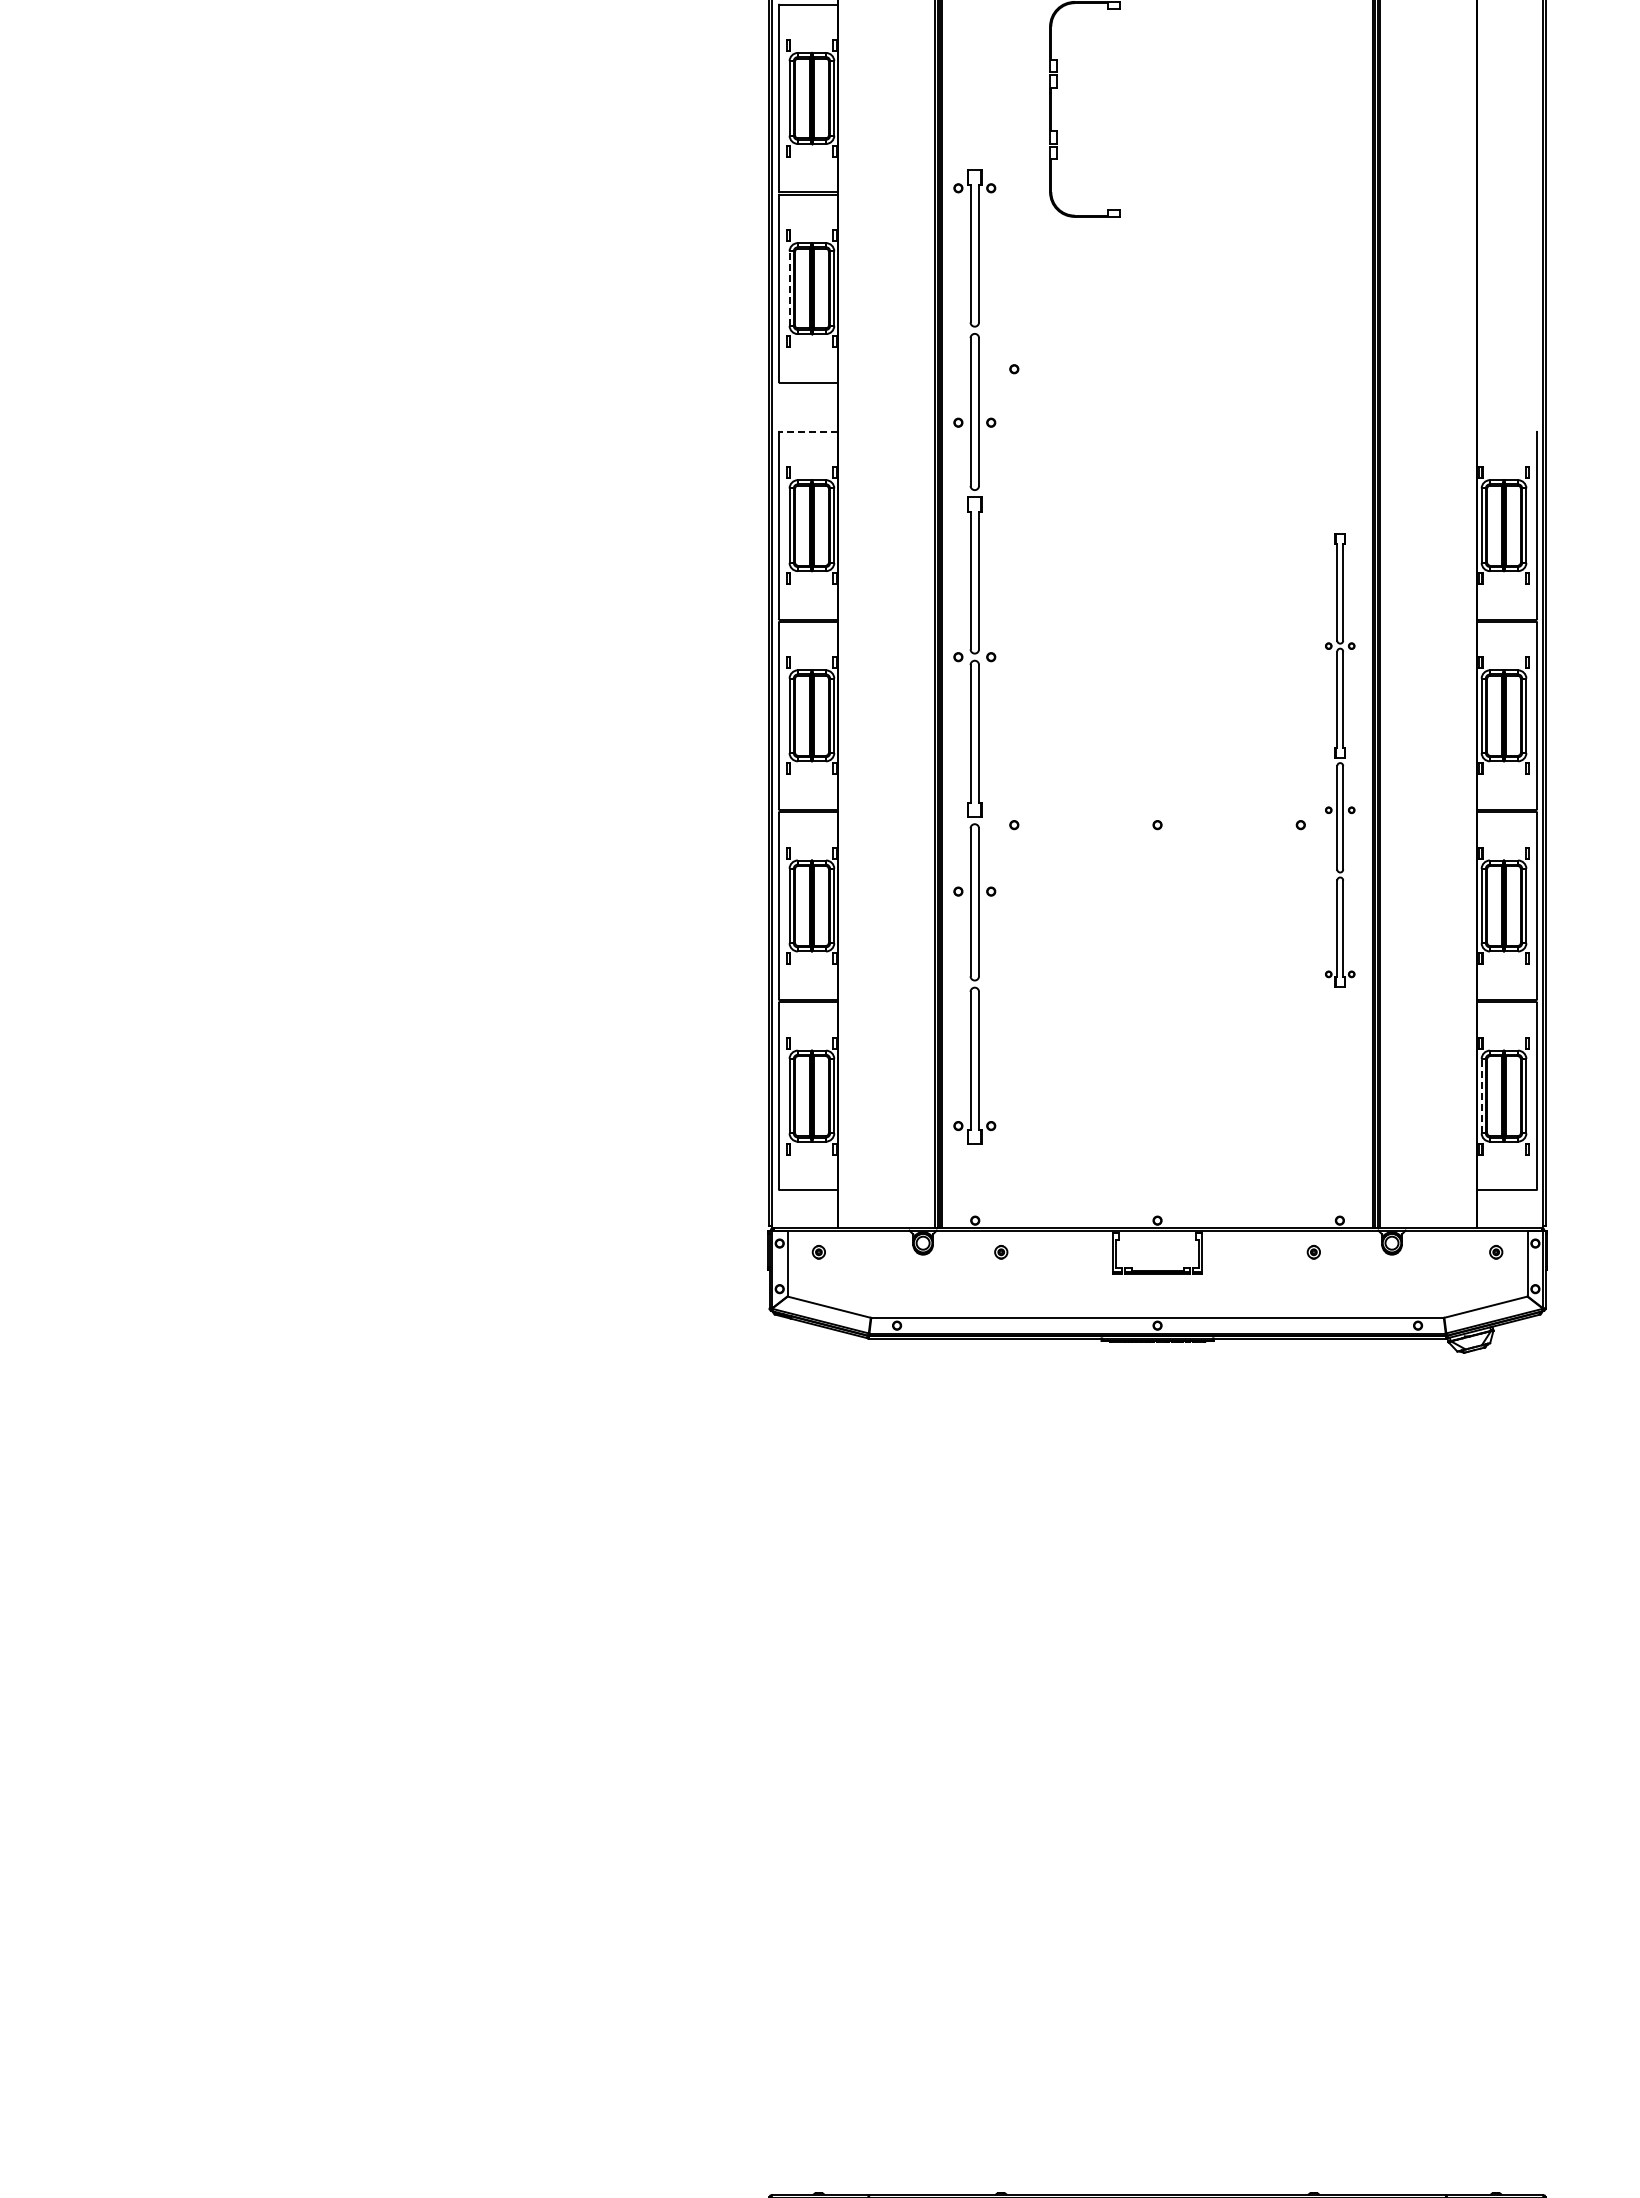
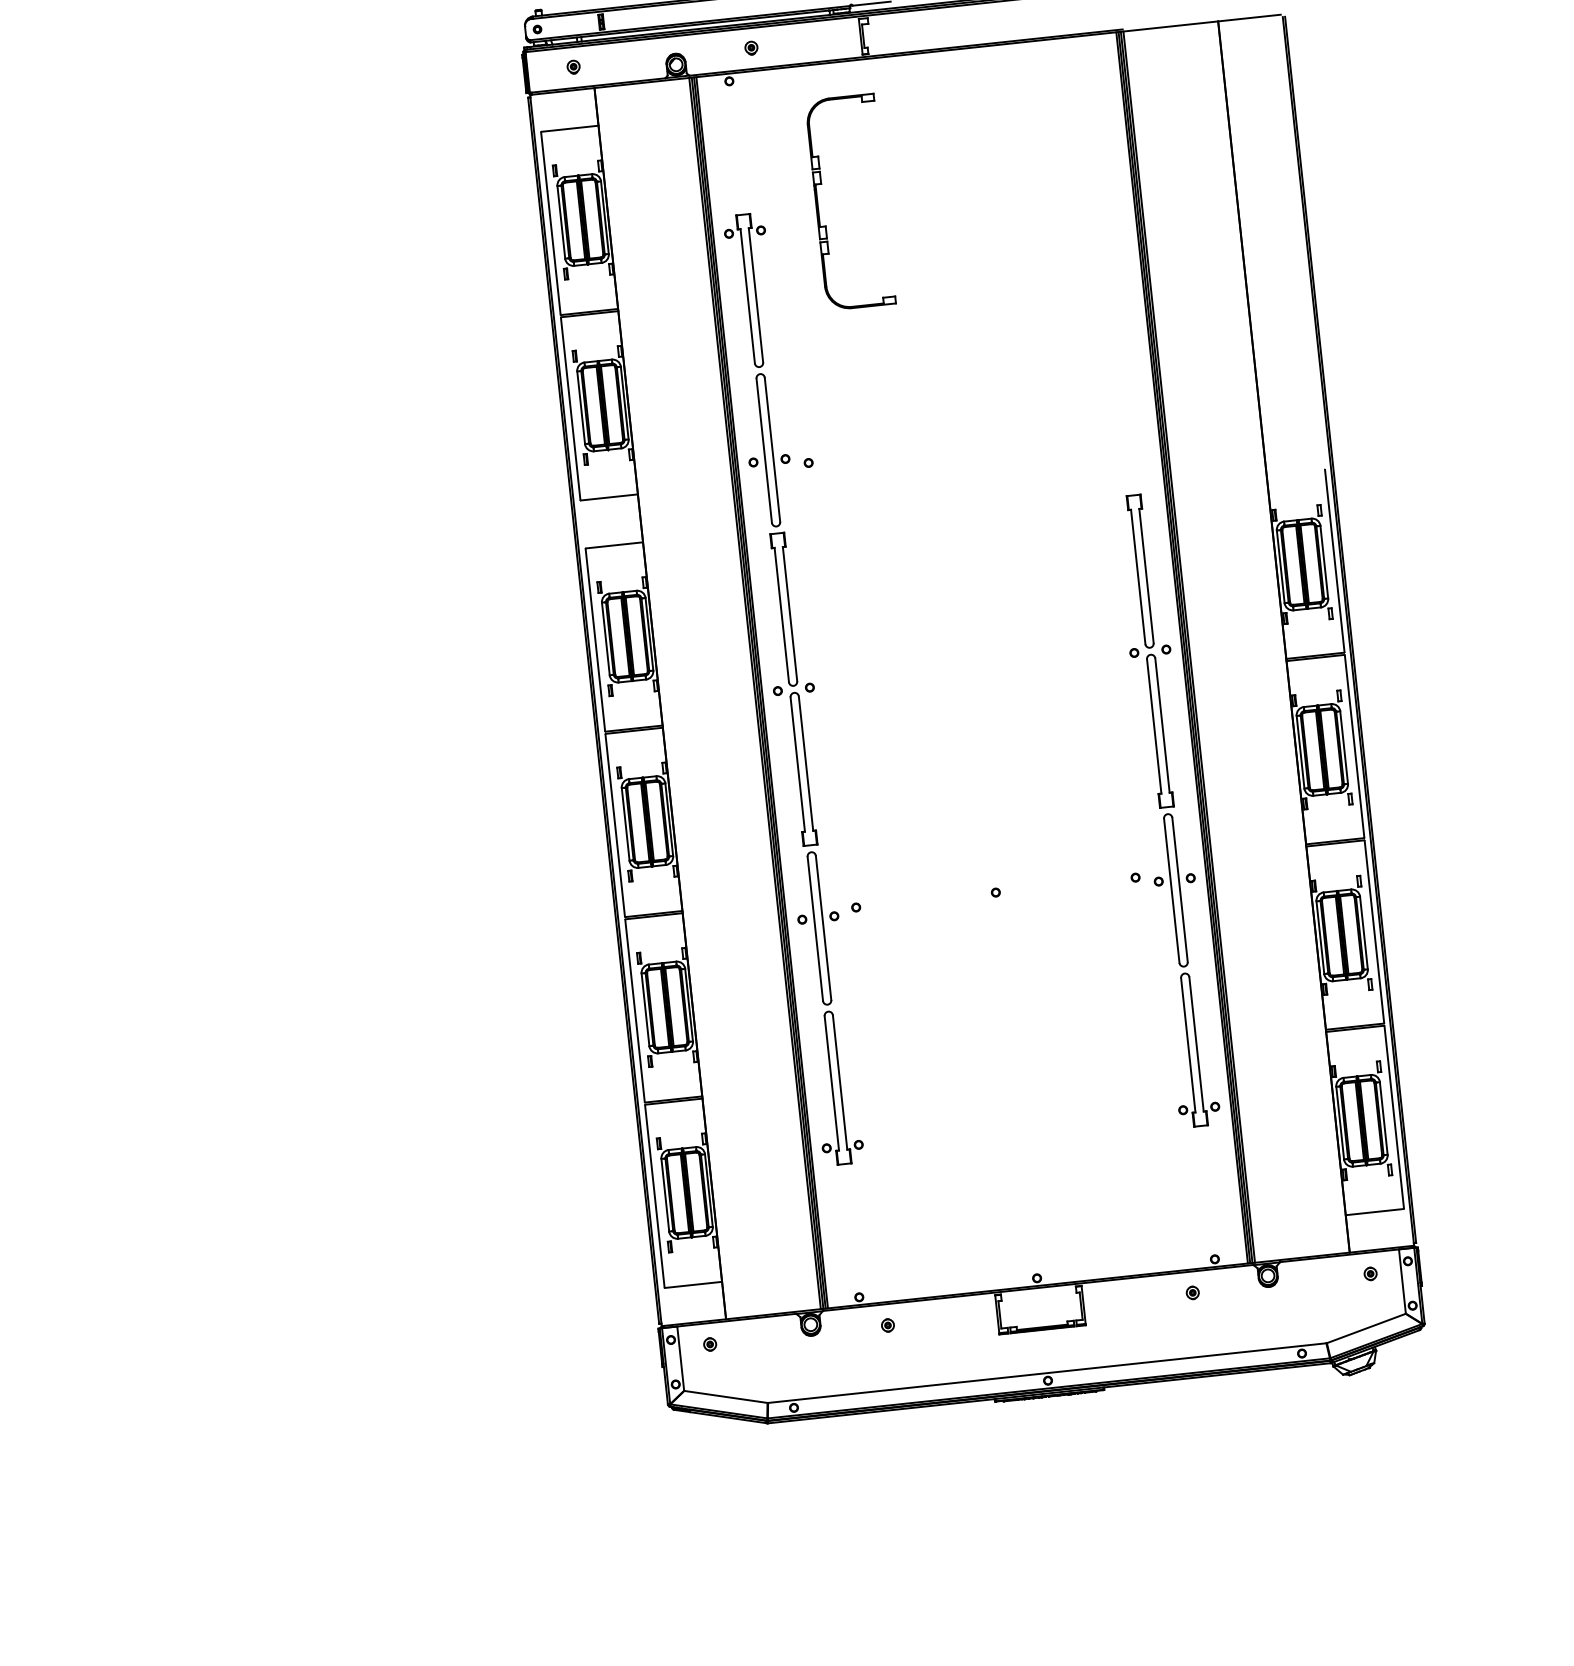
line: (789, 288) -> (581, 407), dashed -> solid
line: (808, 431) -> (614, 545), dashed -> solid
part: (974, 656) -> (793, 688), moved
part: (1339, 760) -> (1166, 810), size x1.43
line: (1481, 1095) -> (1339, 1122), dashed -> solid

